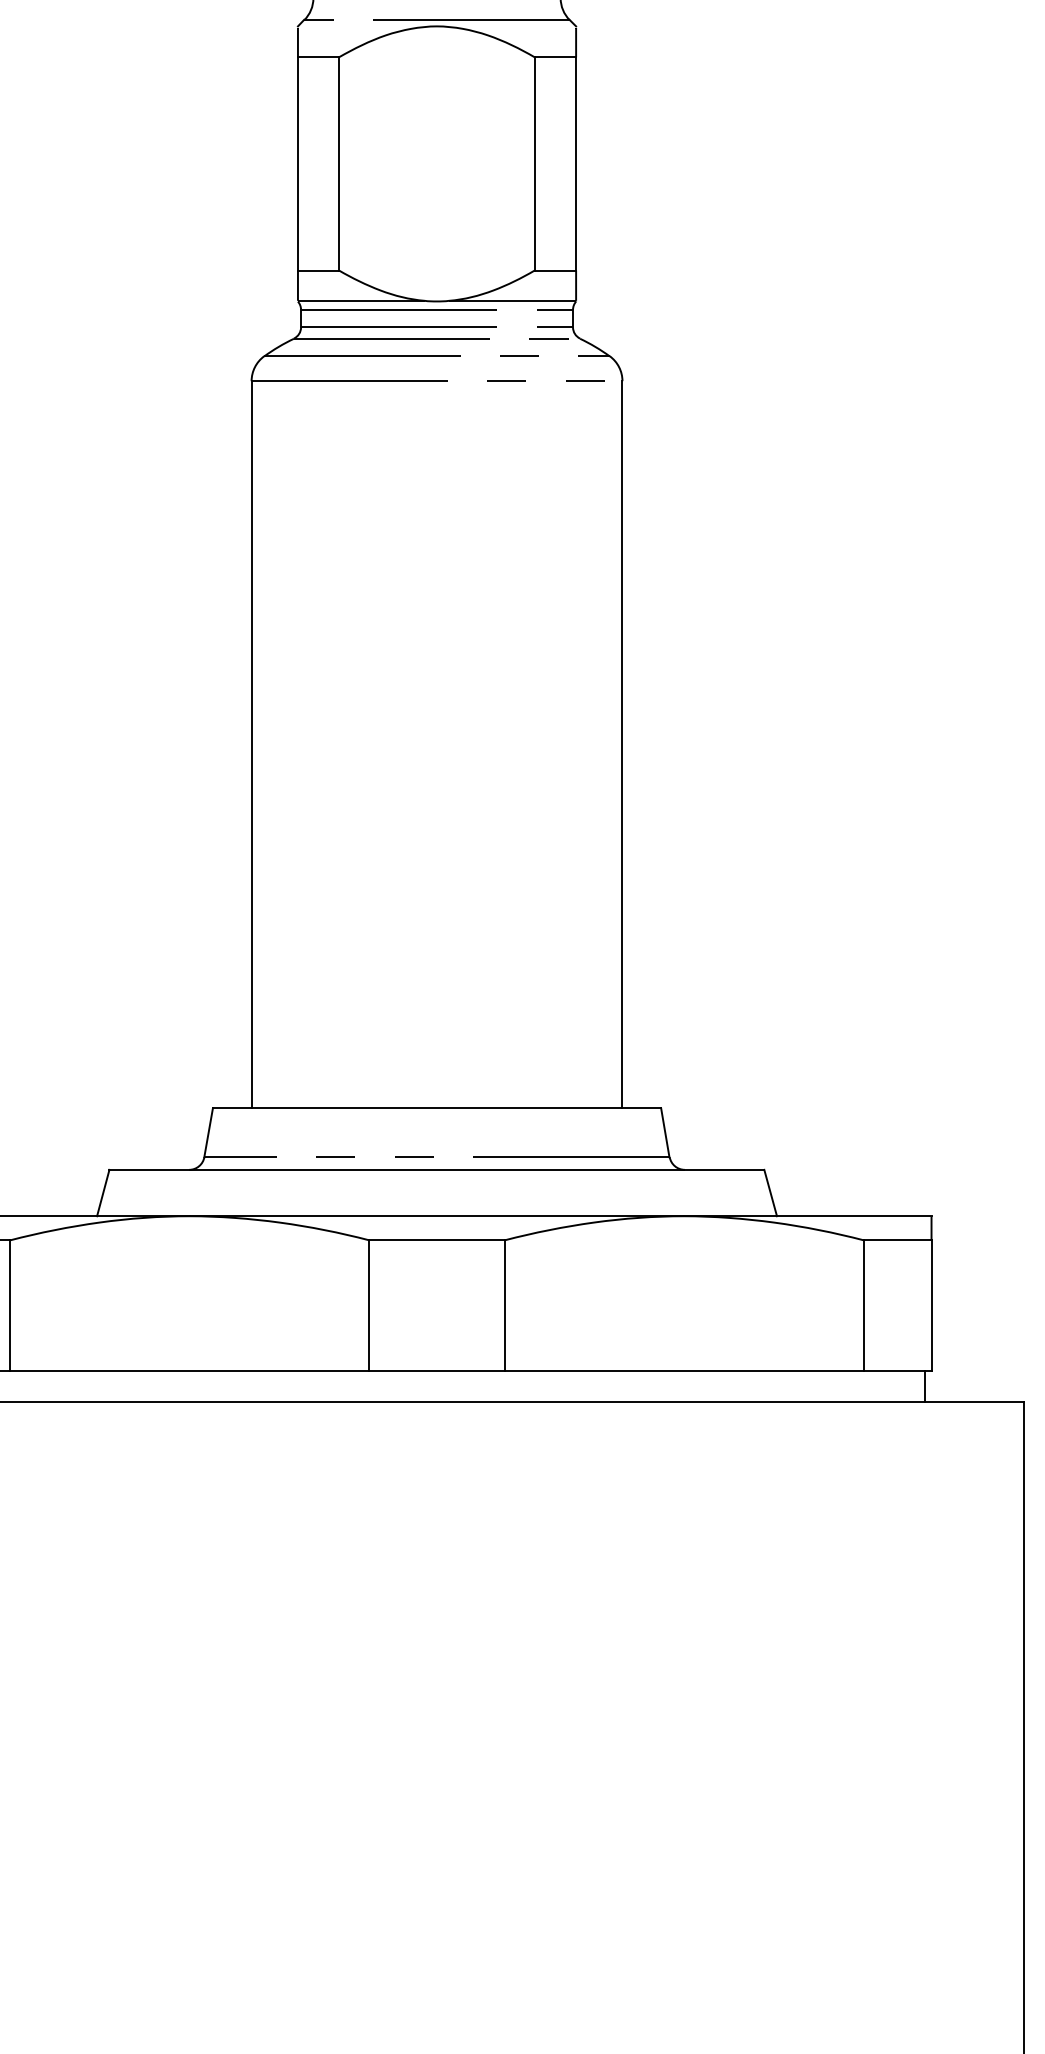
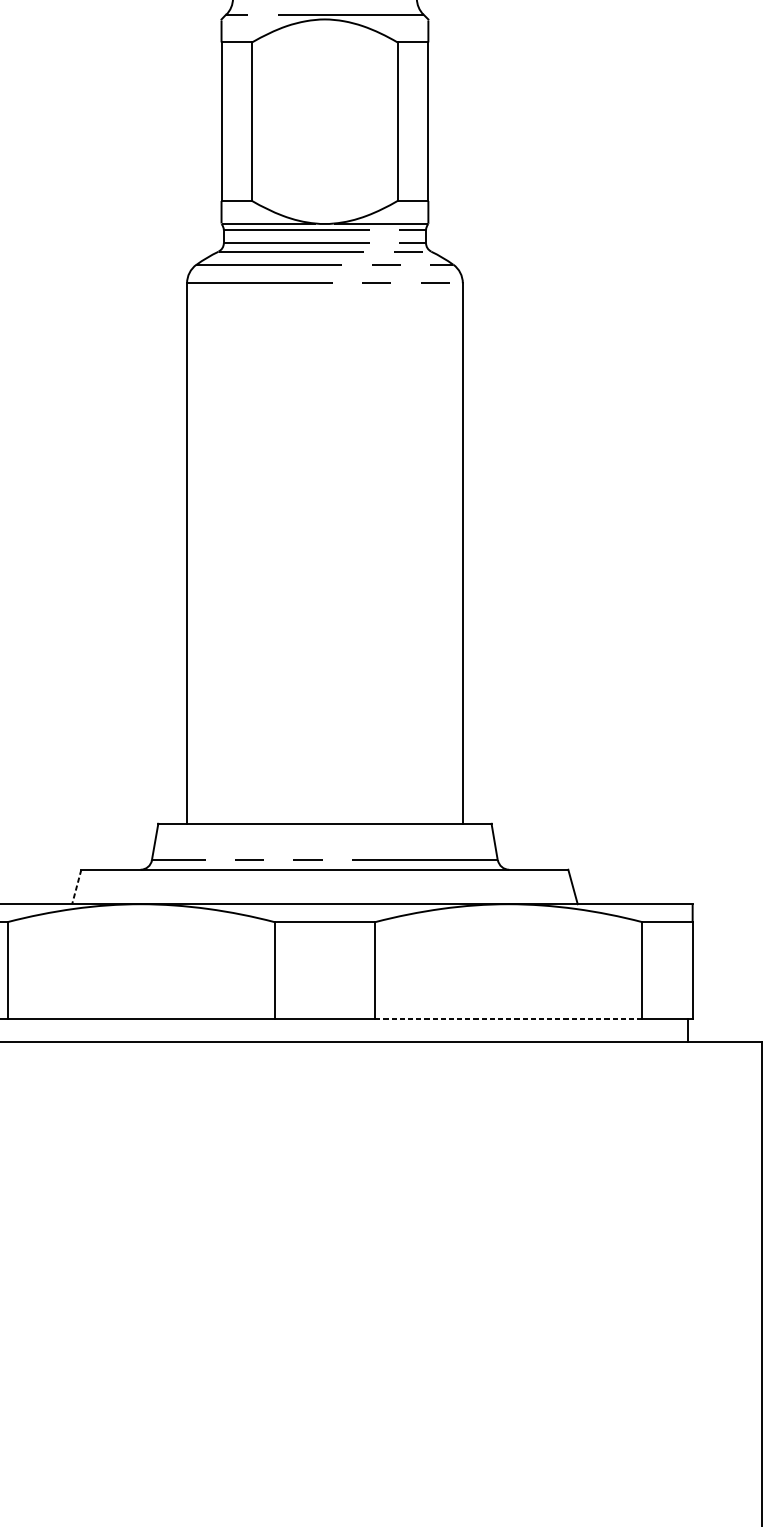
line: (103, 1193) -> (76, 887), solid -> dashed
line: (684, 1370) -> (508, 1018), solid -> dashed

